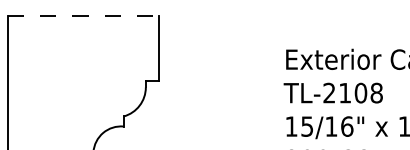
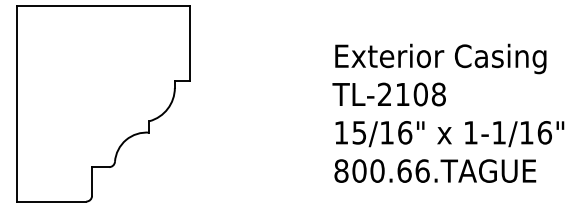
line: (84, 16) -> (104, 6), dashed -> solid

